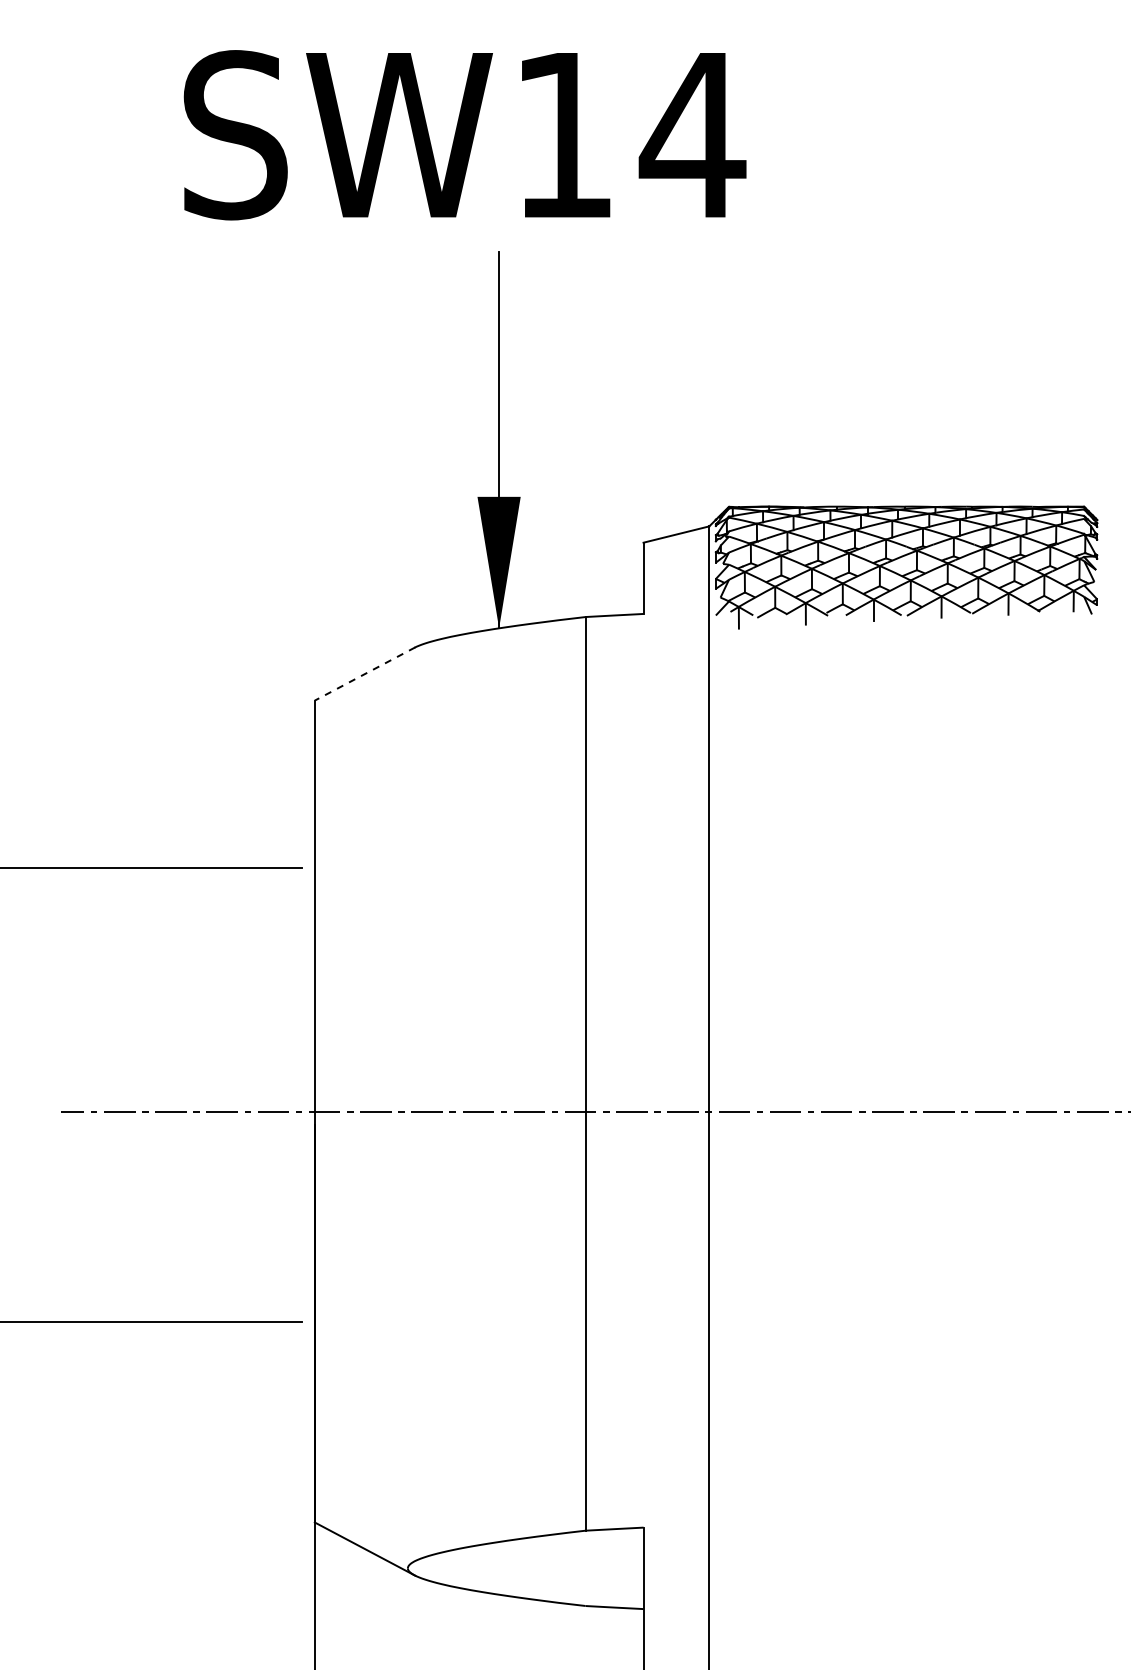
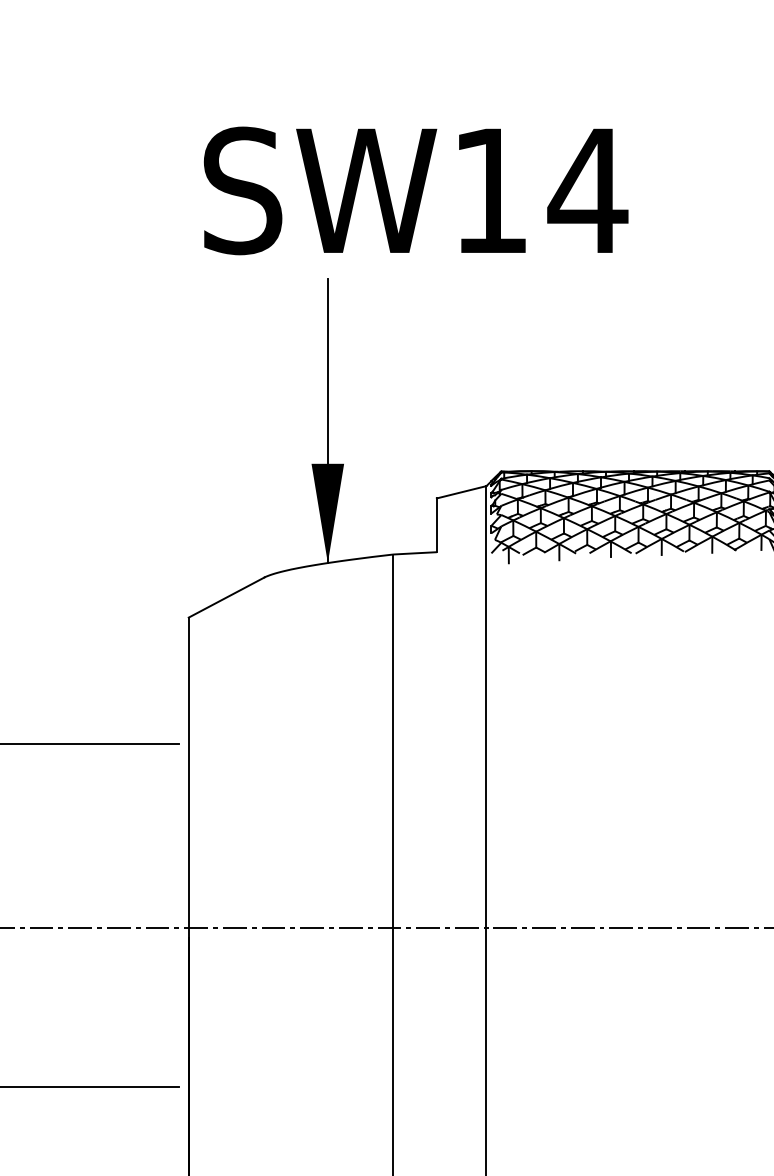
text: (464, 135) -> (415, 191), moved
line: (365, 674) -> (227, 597), dashed -> solid

